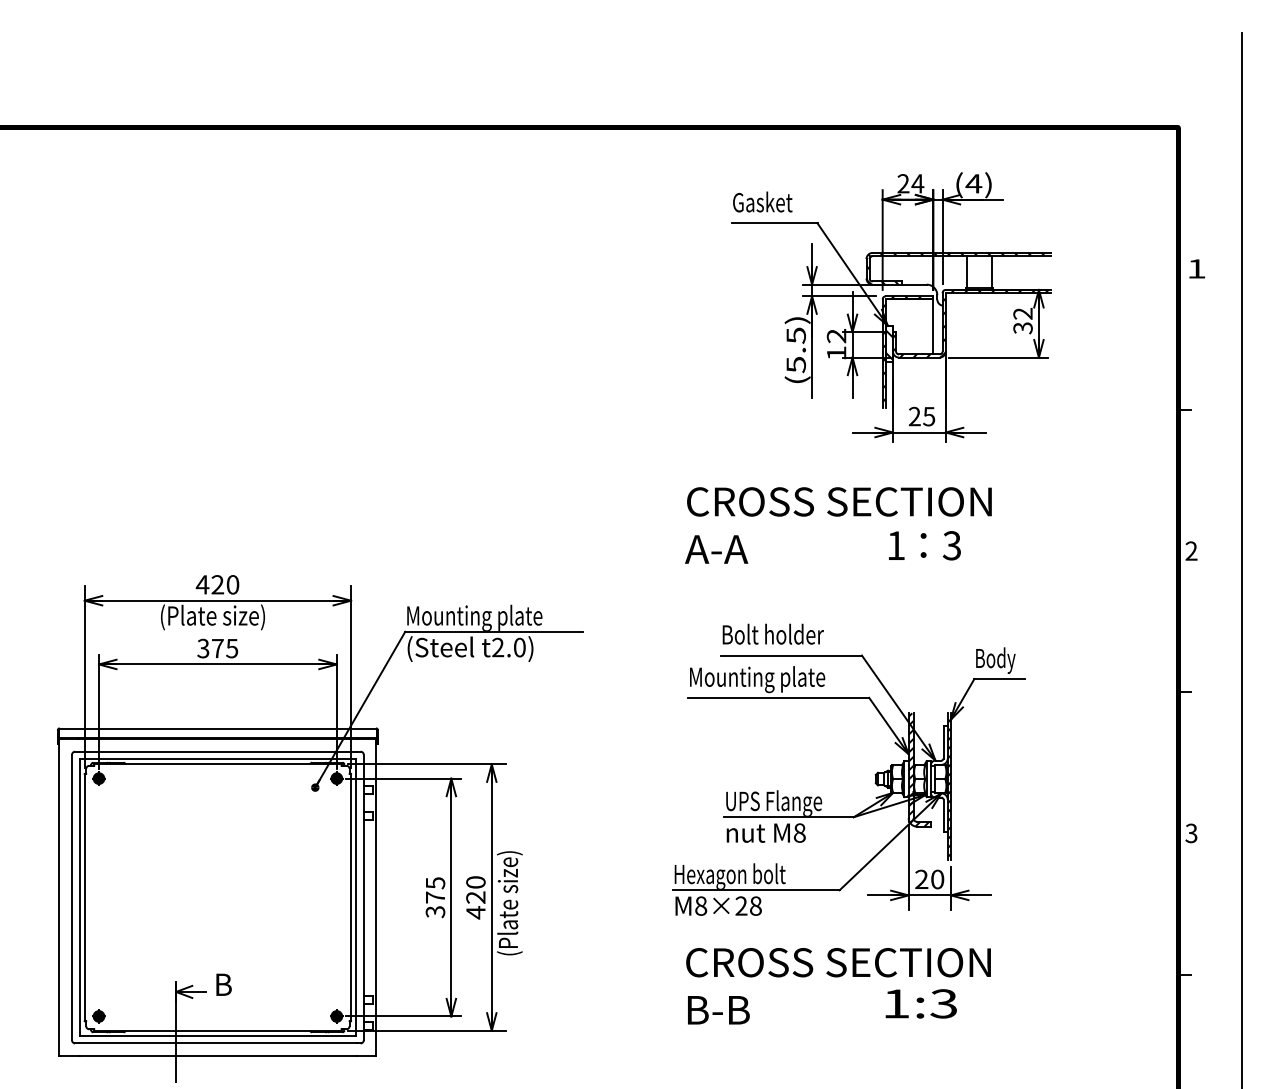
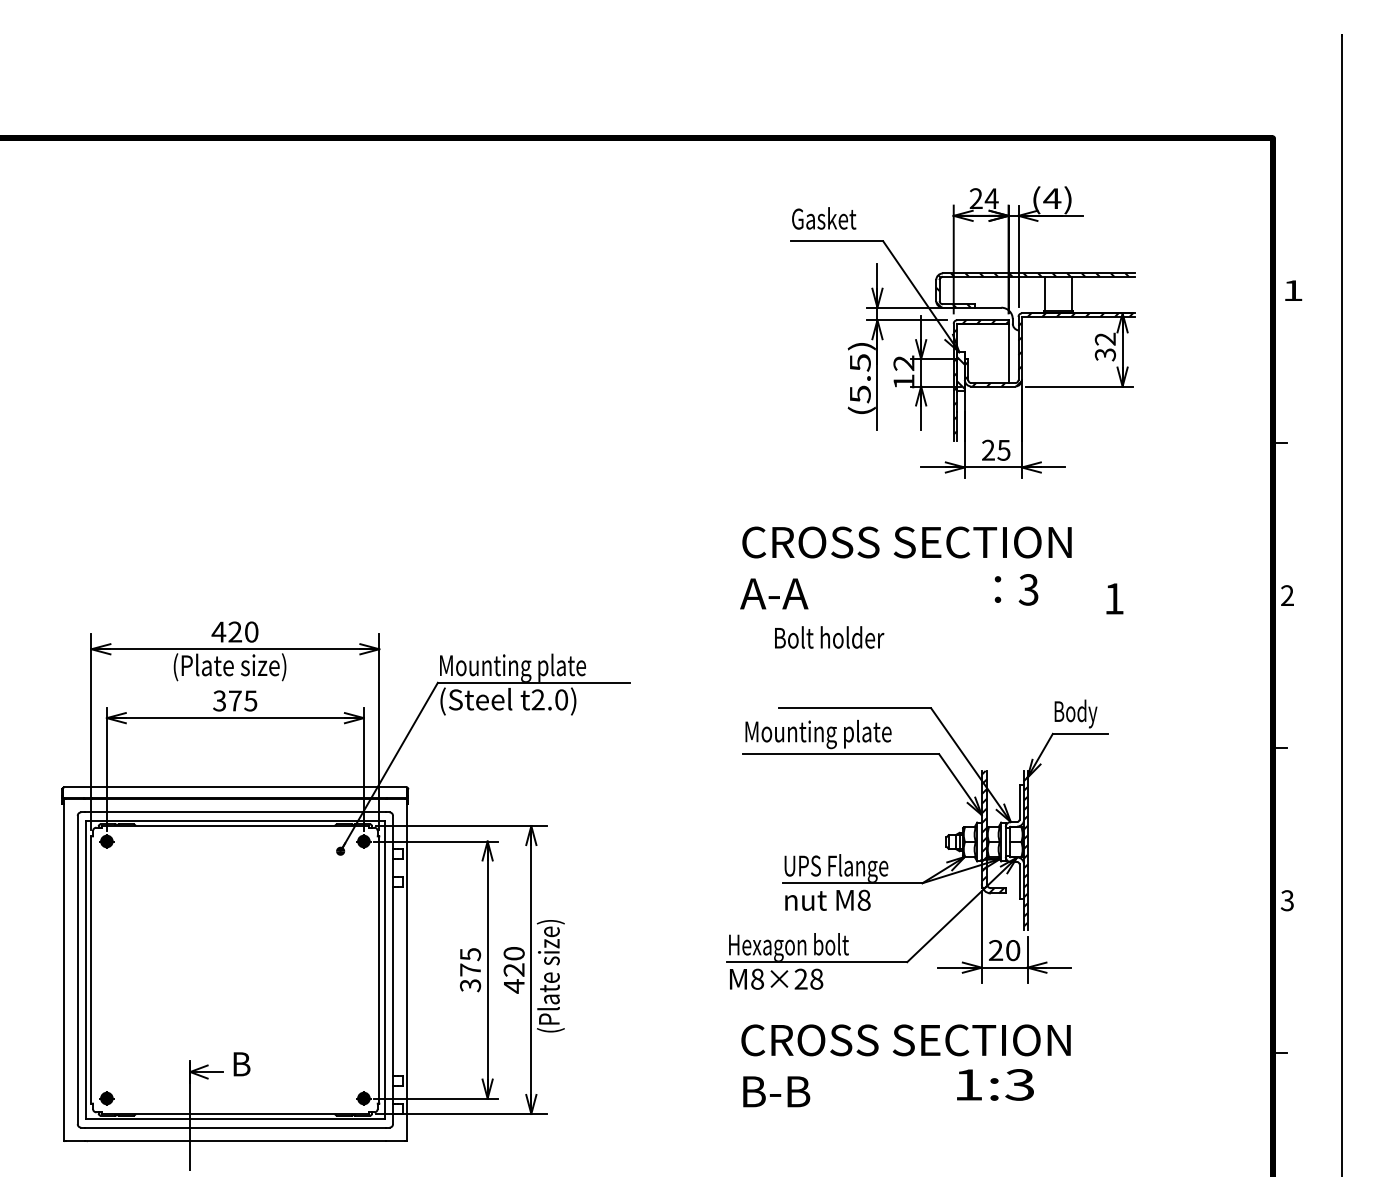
text: (896, 545) -> (1114, 598), moved
text: (773, 634) -> (829, 637), moved

